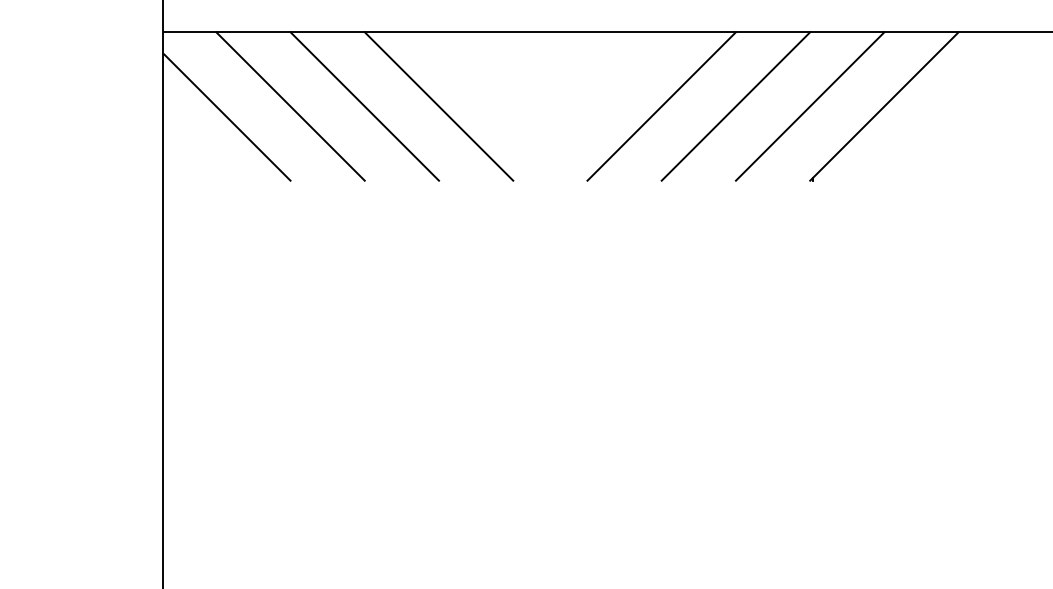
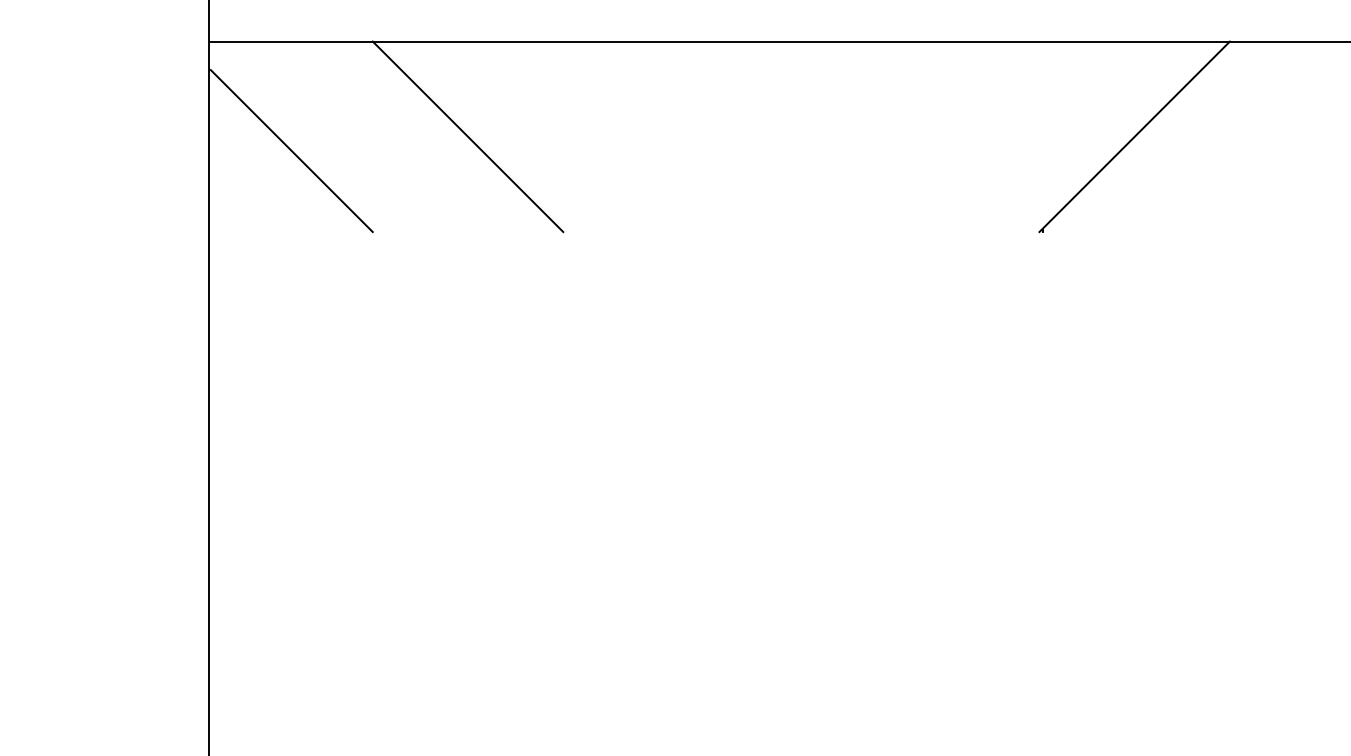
line: (290, 106) -> (372, 136), removed
line: (438, 106) -> (562, 136), removed
line: (661, 106) -> (848, 136), removed
line: (735, 106) -> (943, 136), removed
line: (809, 106) -> (1038, 136), removed

